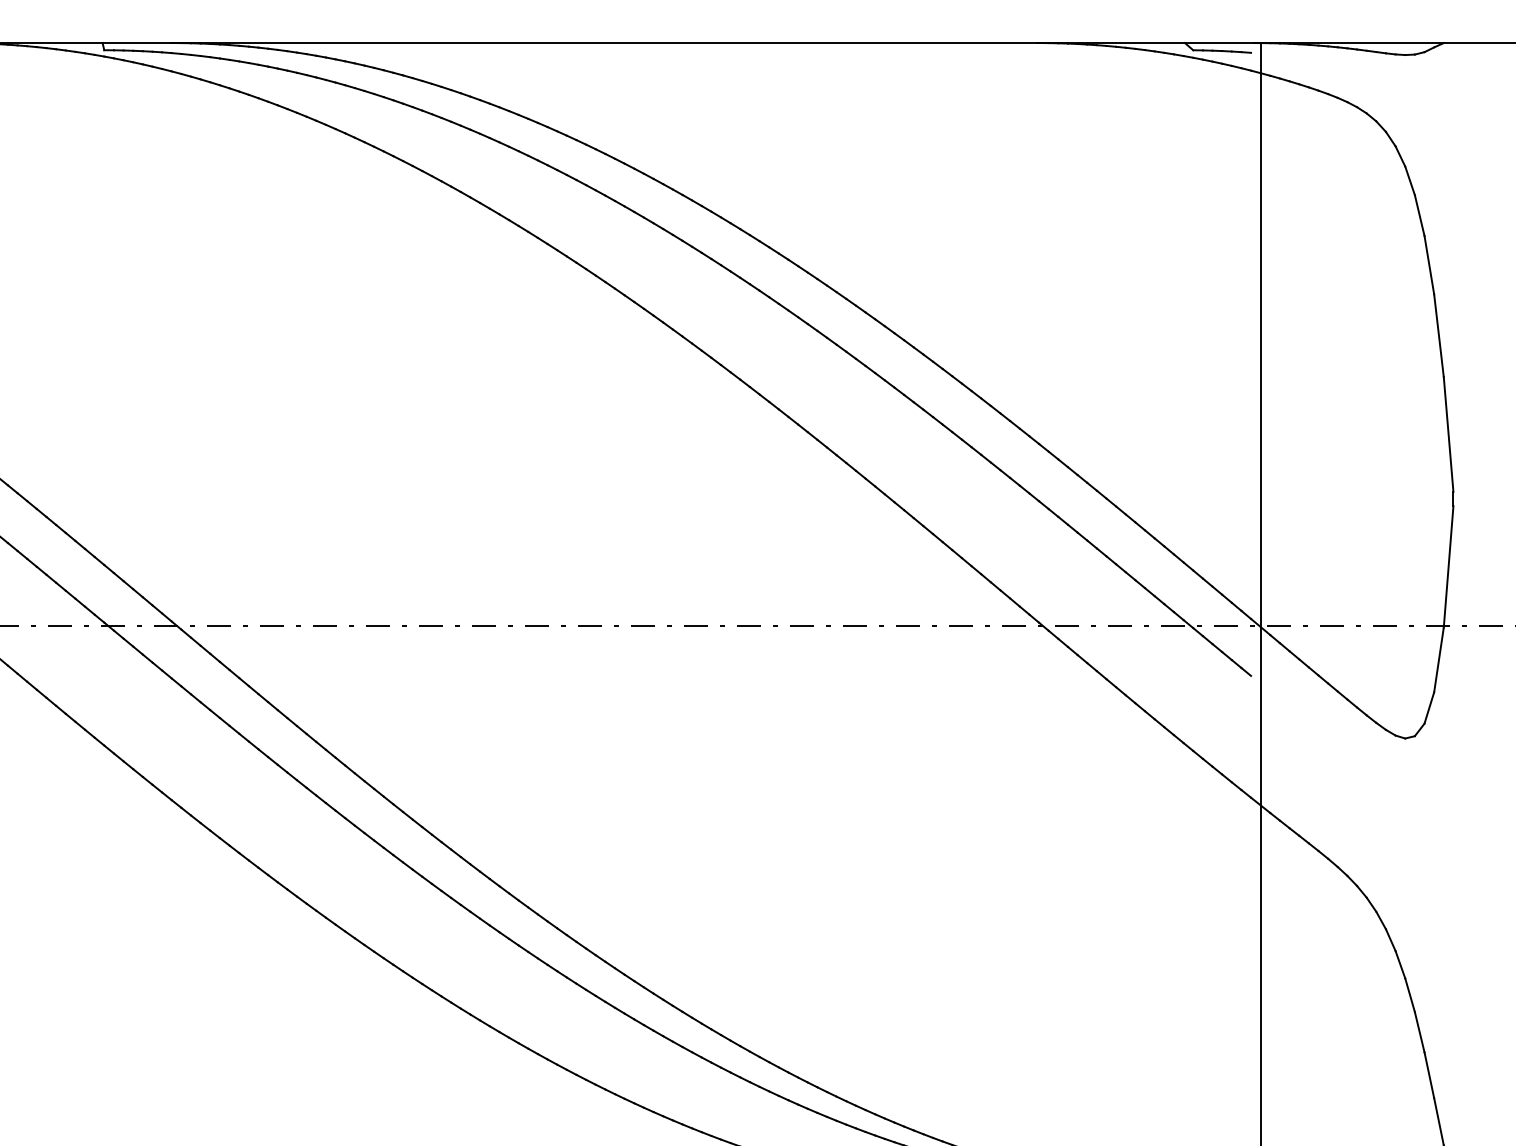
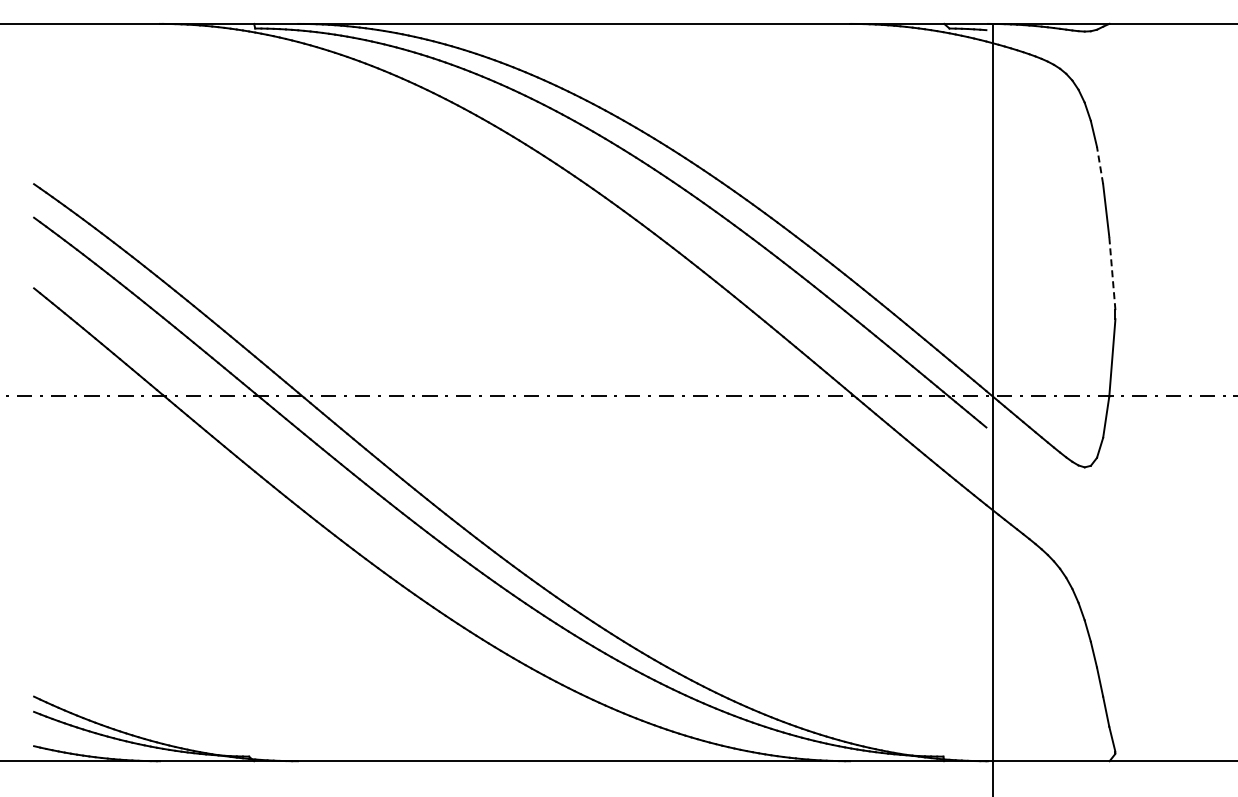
line: (1430, 265) -> (1100, 165), solid -> dashed
line: (1448, 434) -> (1112, 273), solid -> dashed

